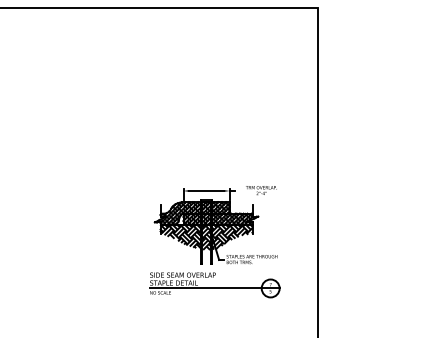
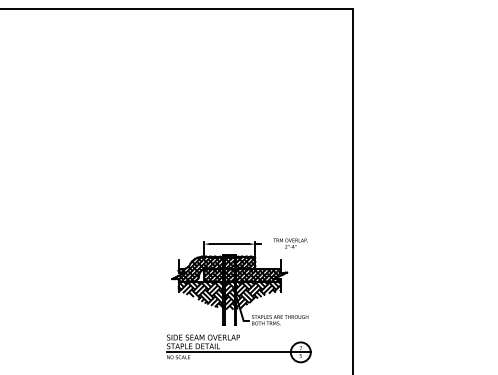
part: (214, 242) -> (238, 301), moved

